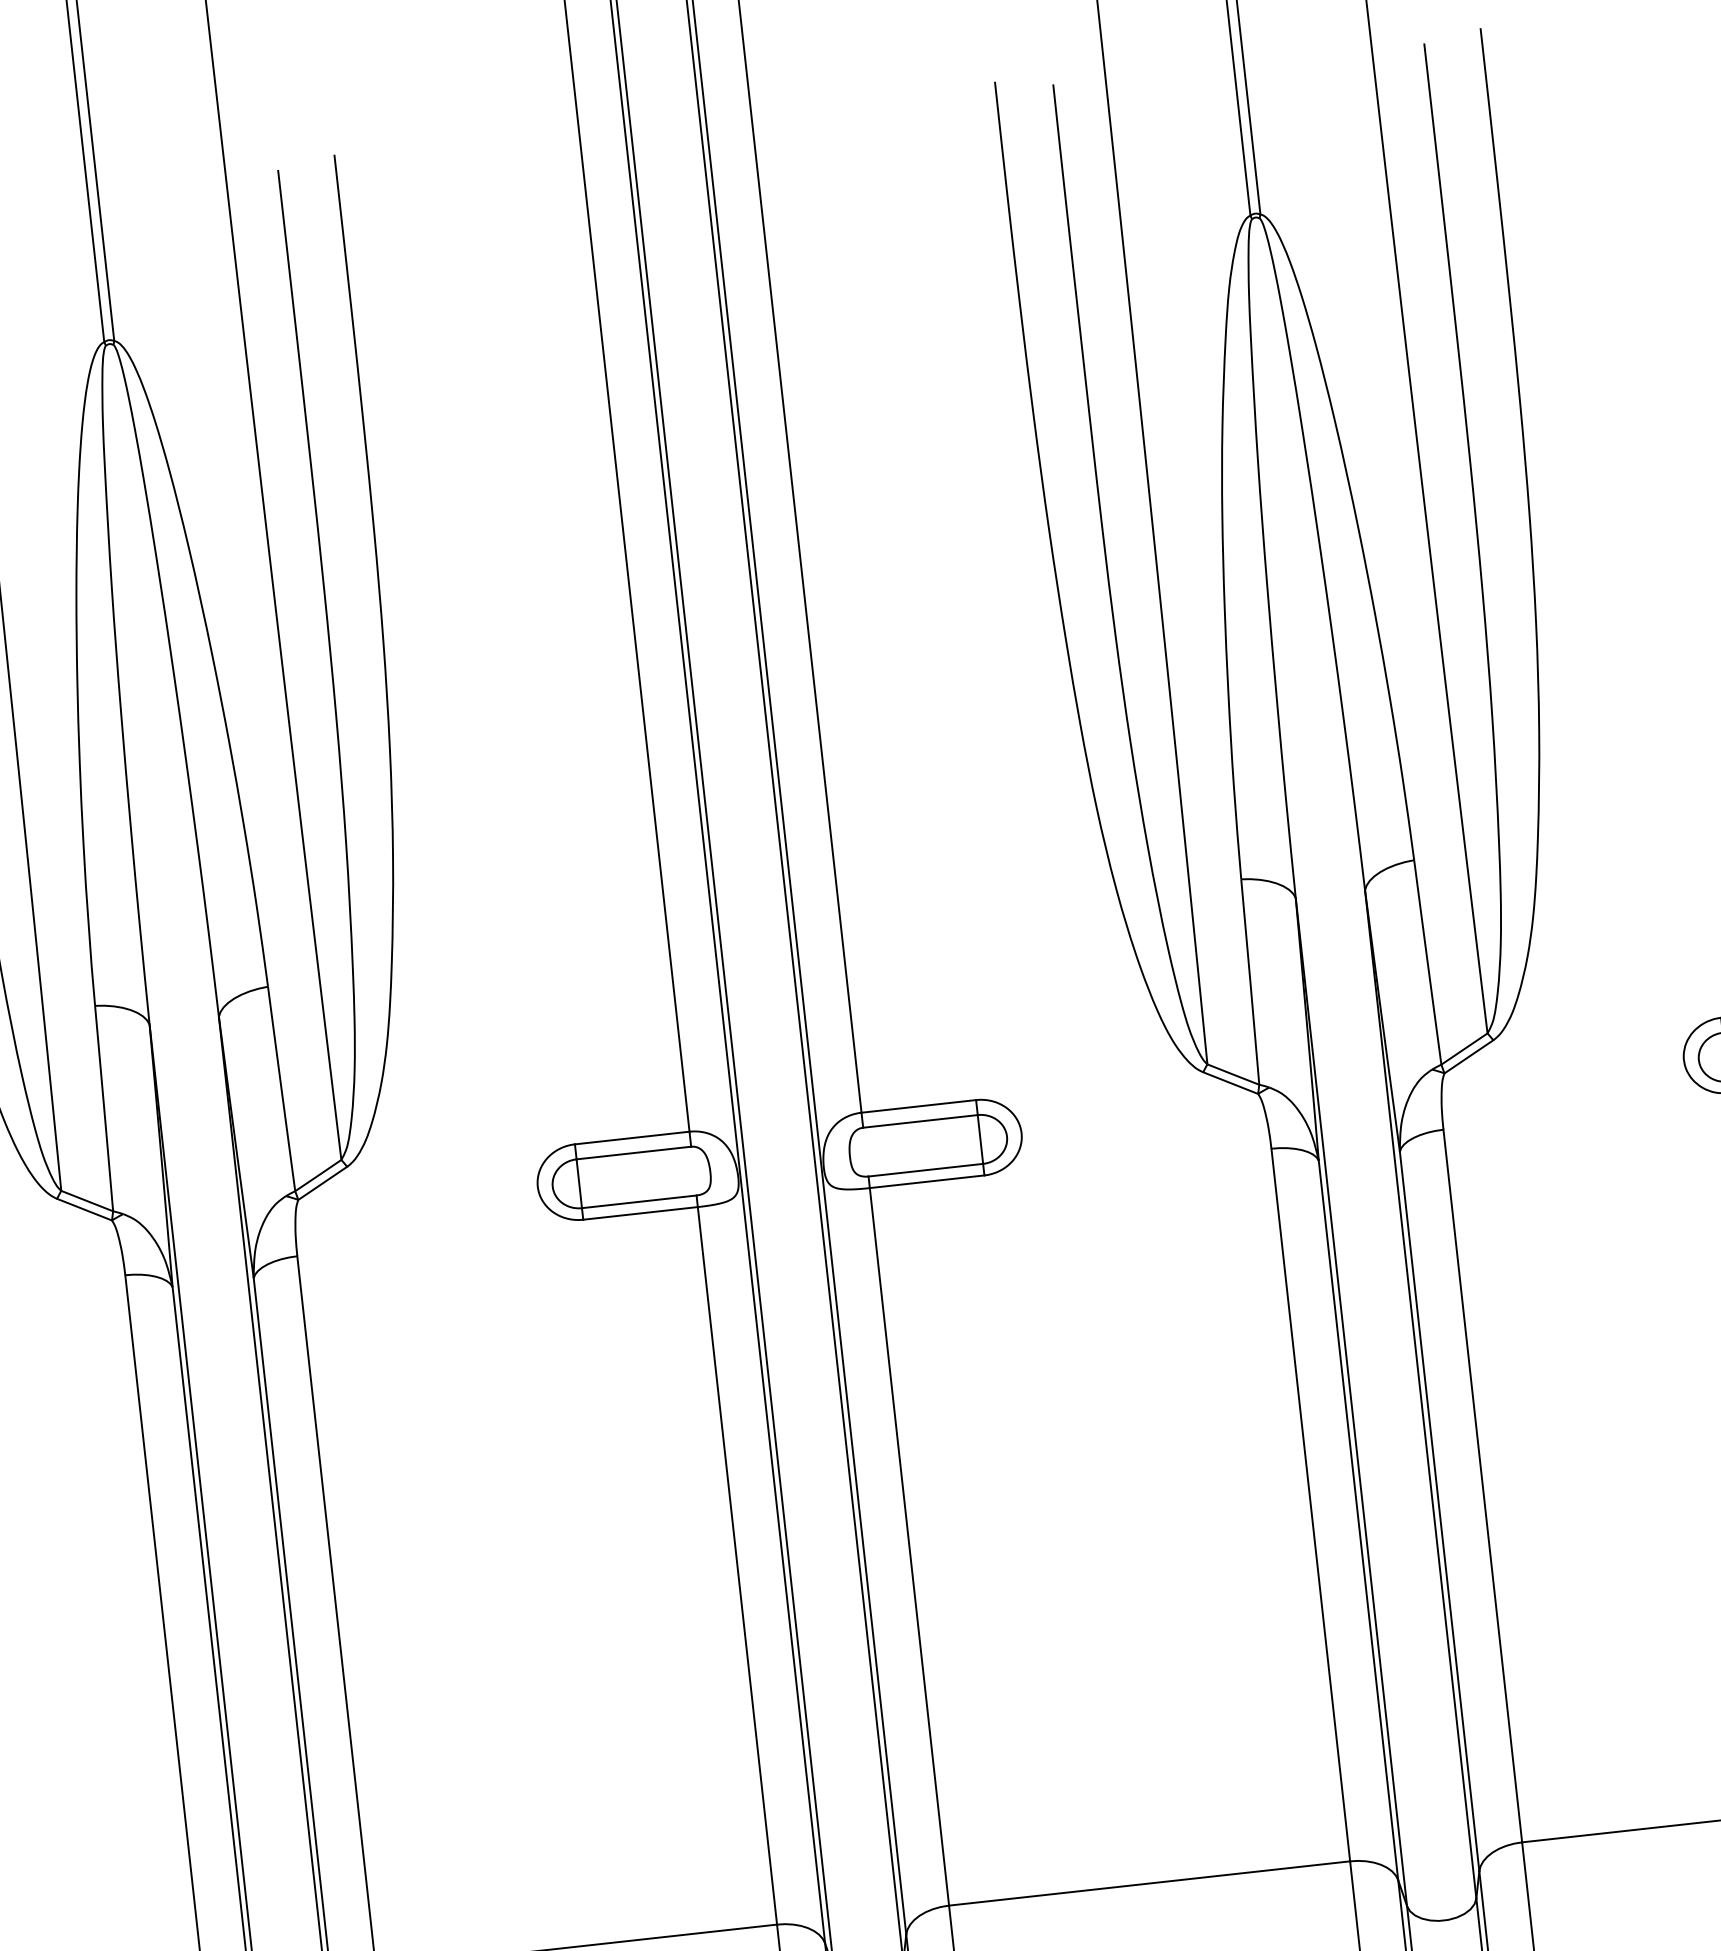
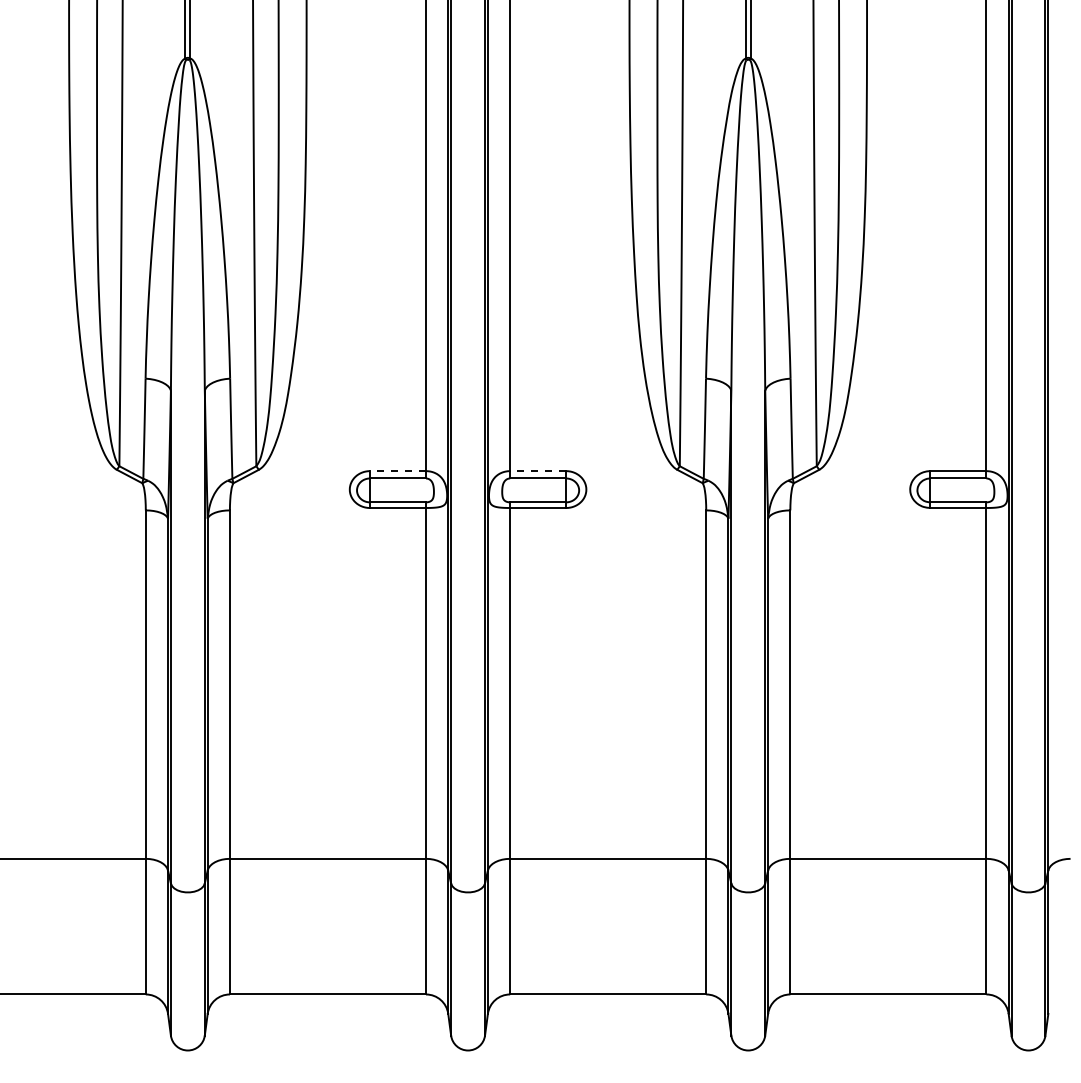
line: (917, 1107) -> (537, 471), solid -> dashed
line: (631, 1138) -> (397, 471), solid -> dashed

